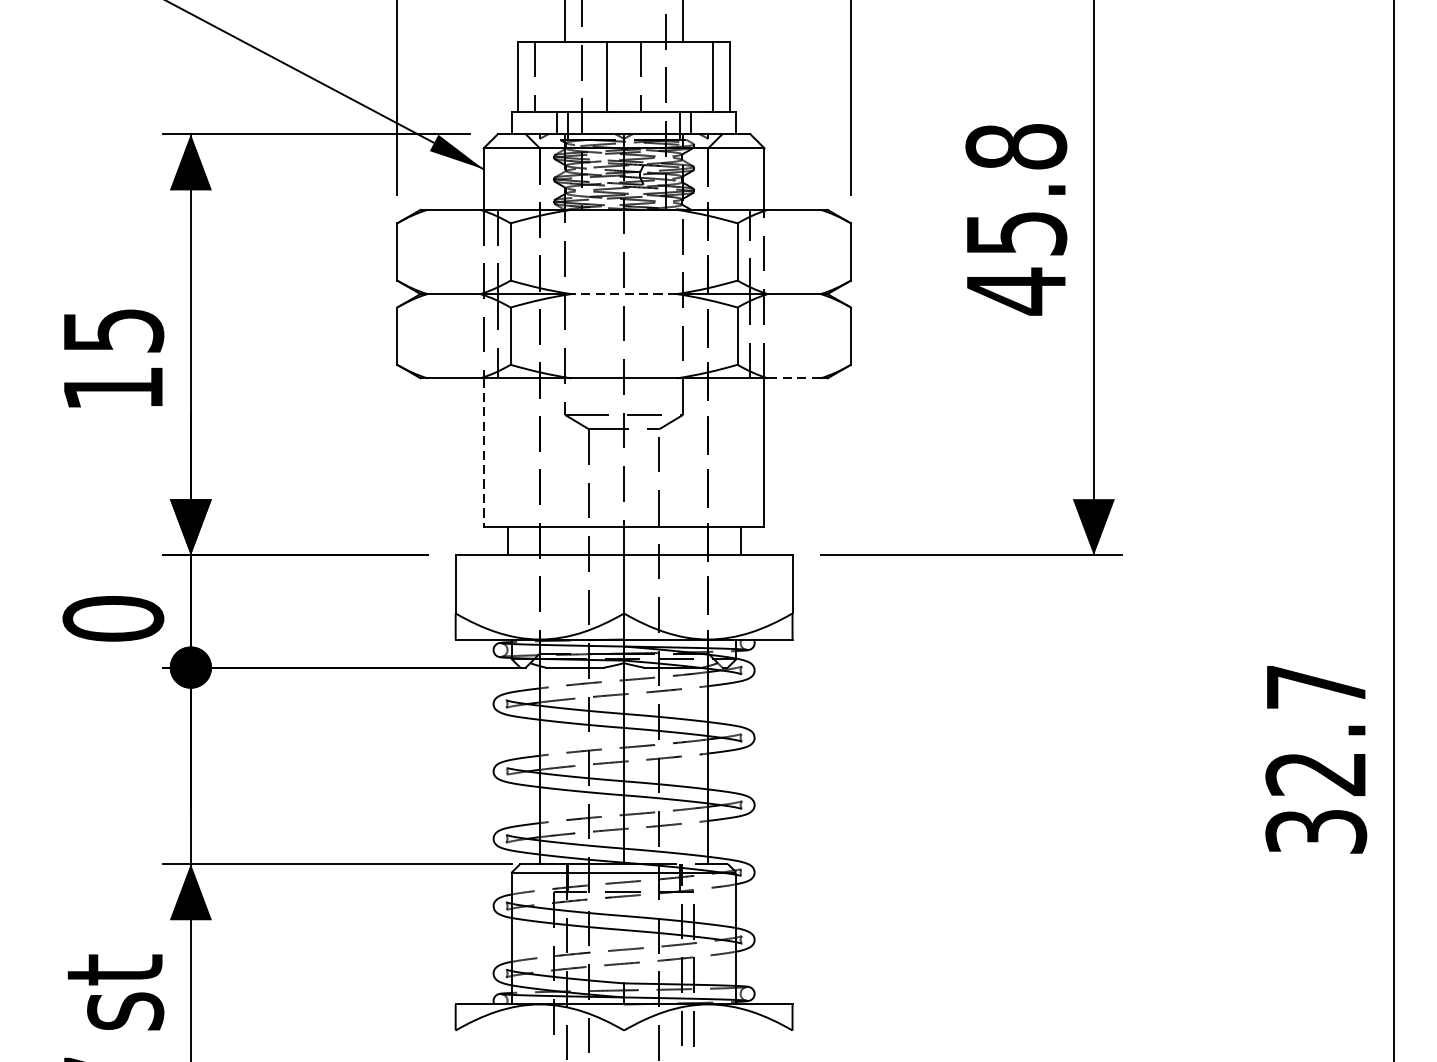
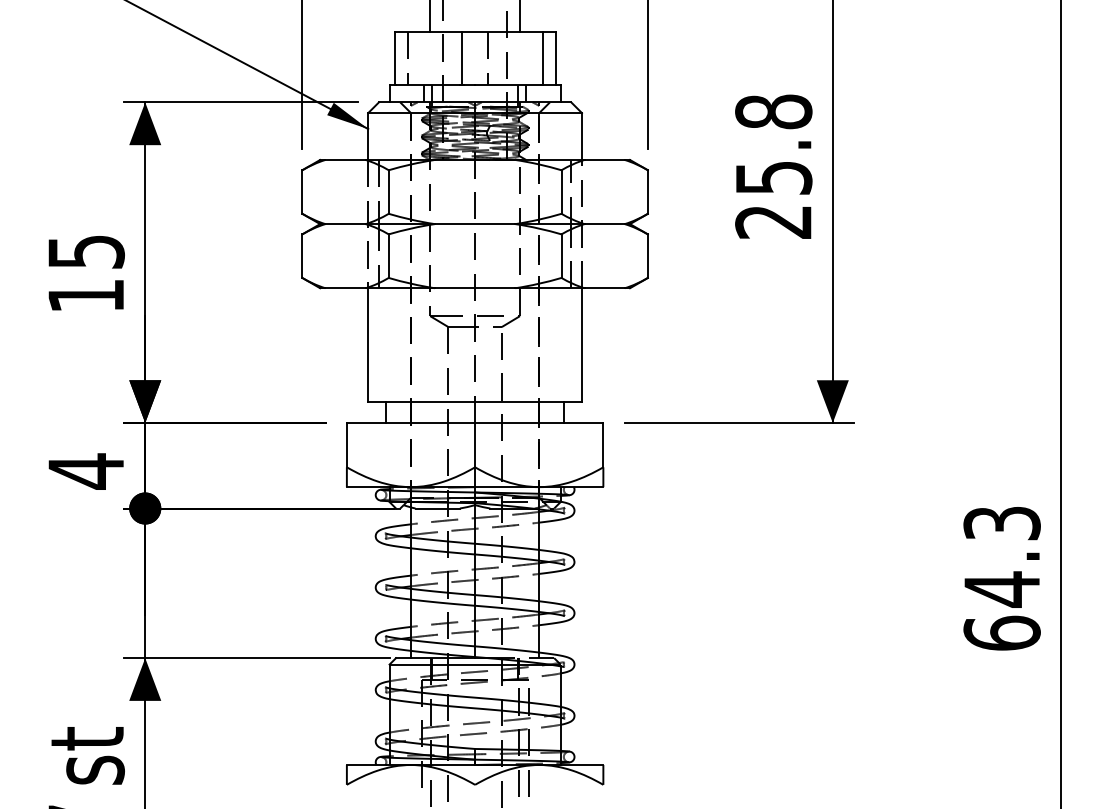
text: (1015, 290) -> (773, 221), 45.8 -> 25.8
line: (623, 294) -> (474, 224), dashed -> solid
line: (794, 378) -> (604, 288), dashed -> solid
line: (484, 452) -> (368, 344), dashed -> solid
text: (112, 618) -> (85, 471), 0 -> 4
text: (1315, 759) -> (1001, 578), 32.7 -> 64.3

